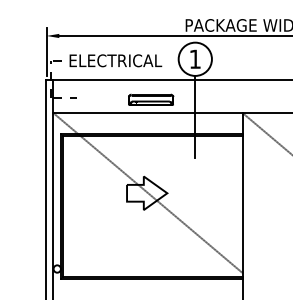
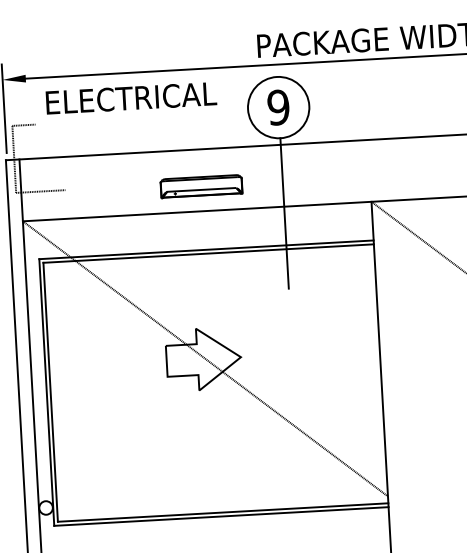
text: (195, 58) -> (278, 106), 1 -> 9
text: (115, 60) -> (130, 97), moved

